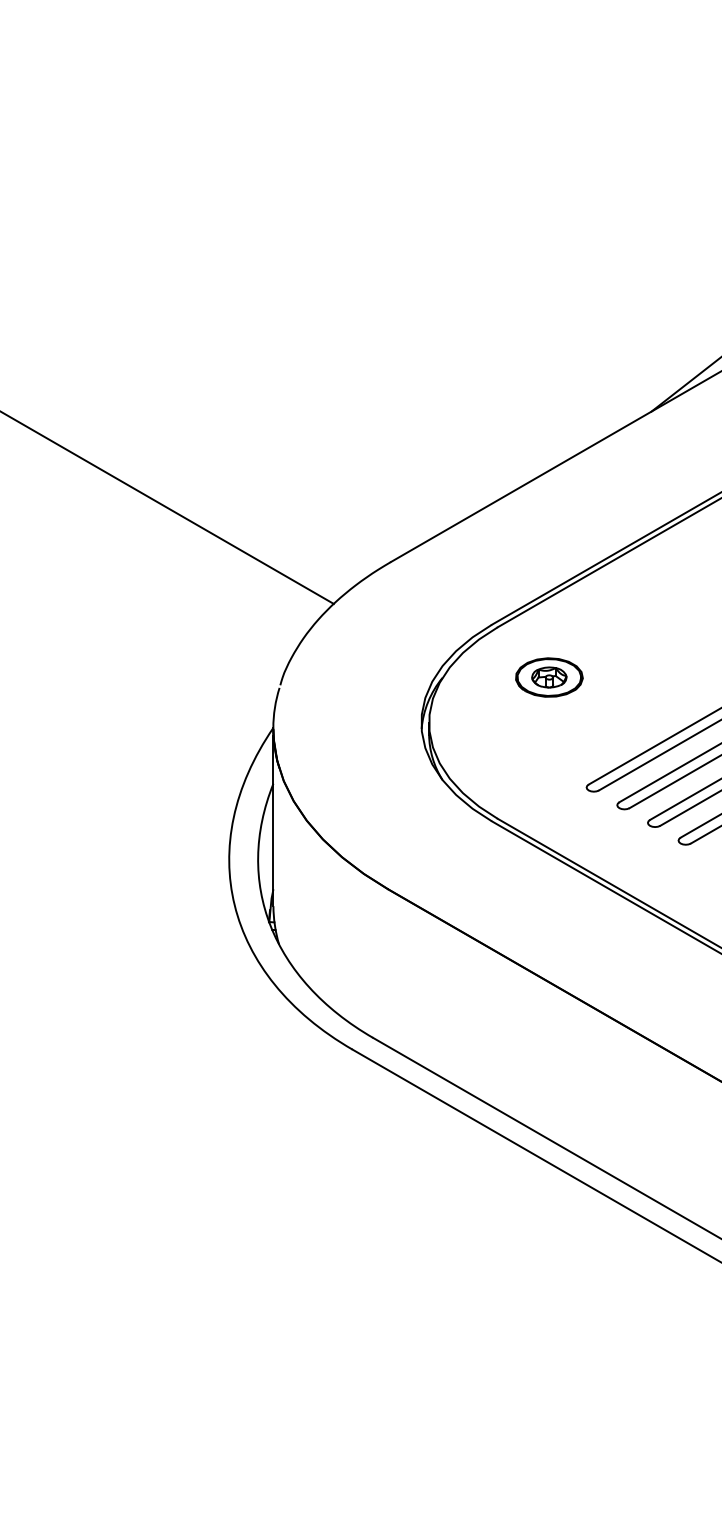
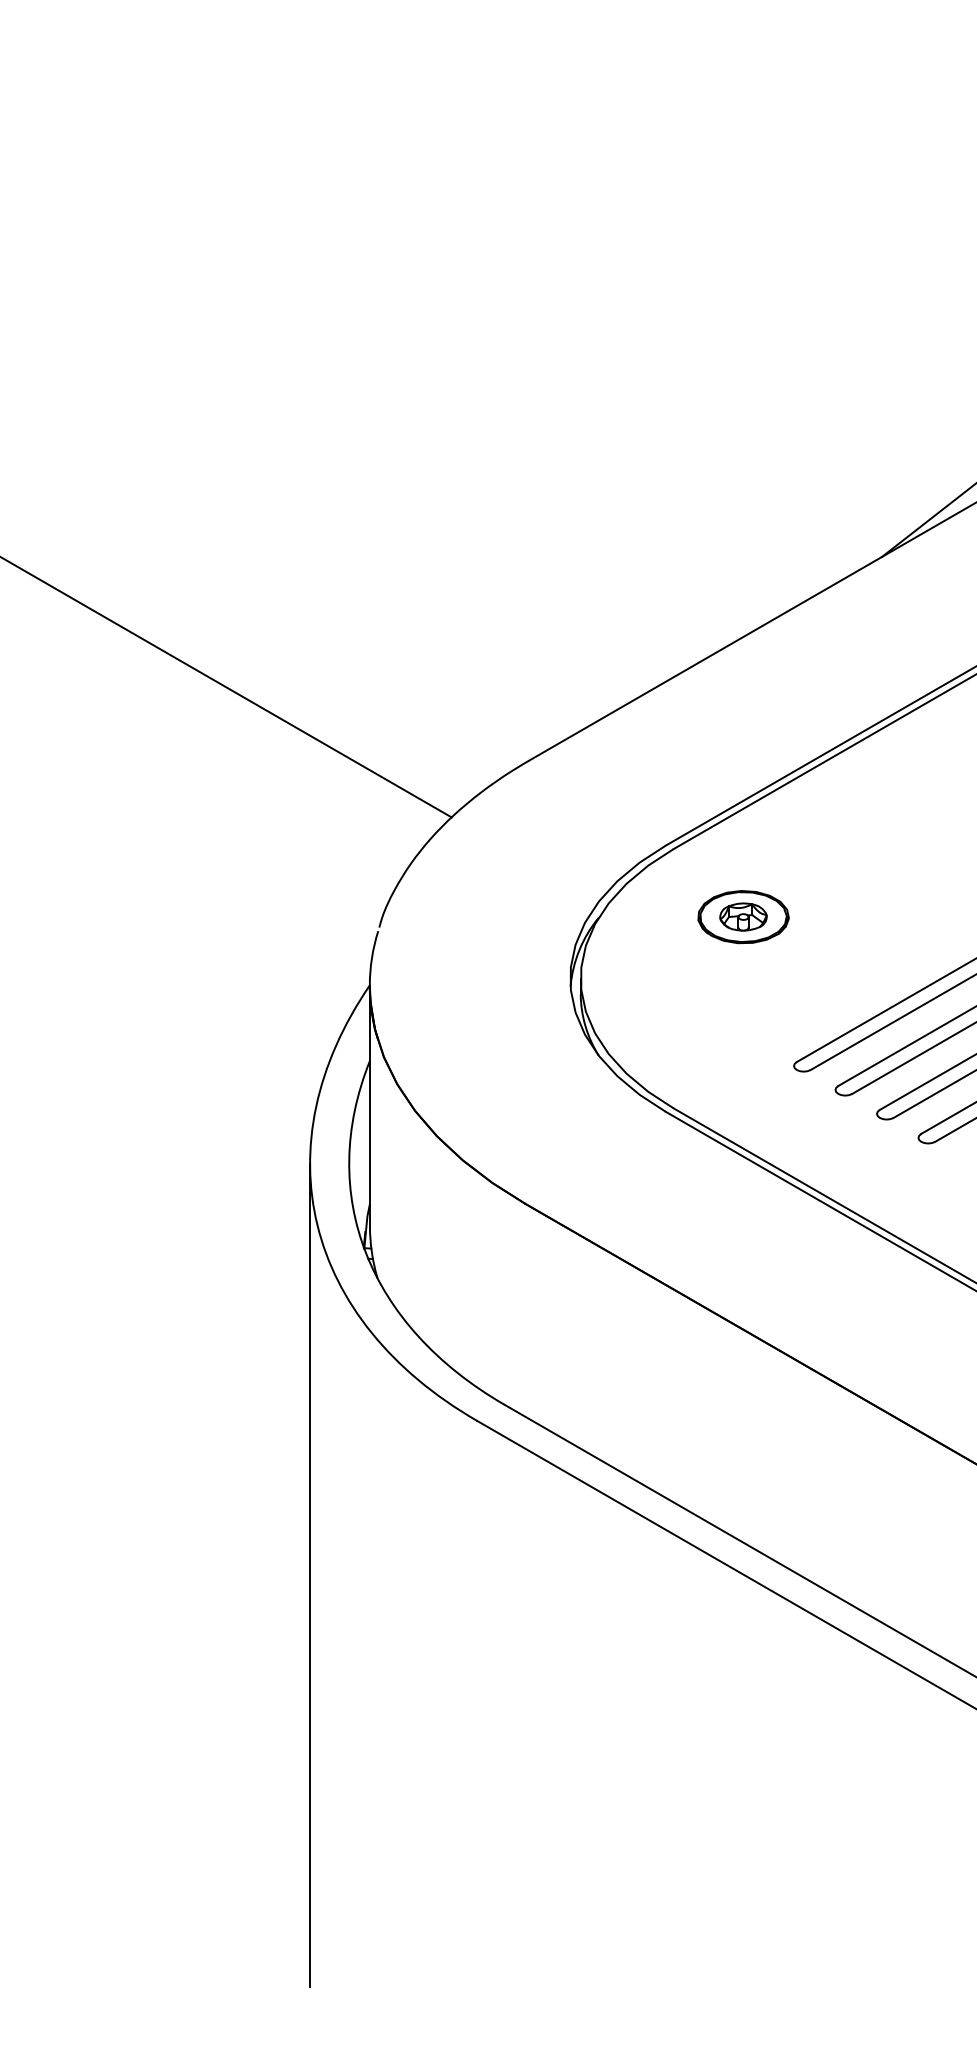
line: (229, 1163) -> (310, 1575), added

